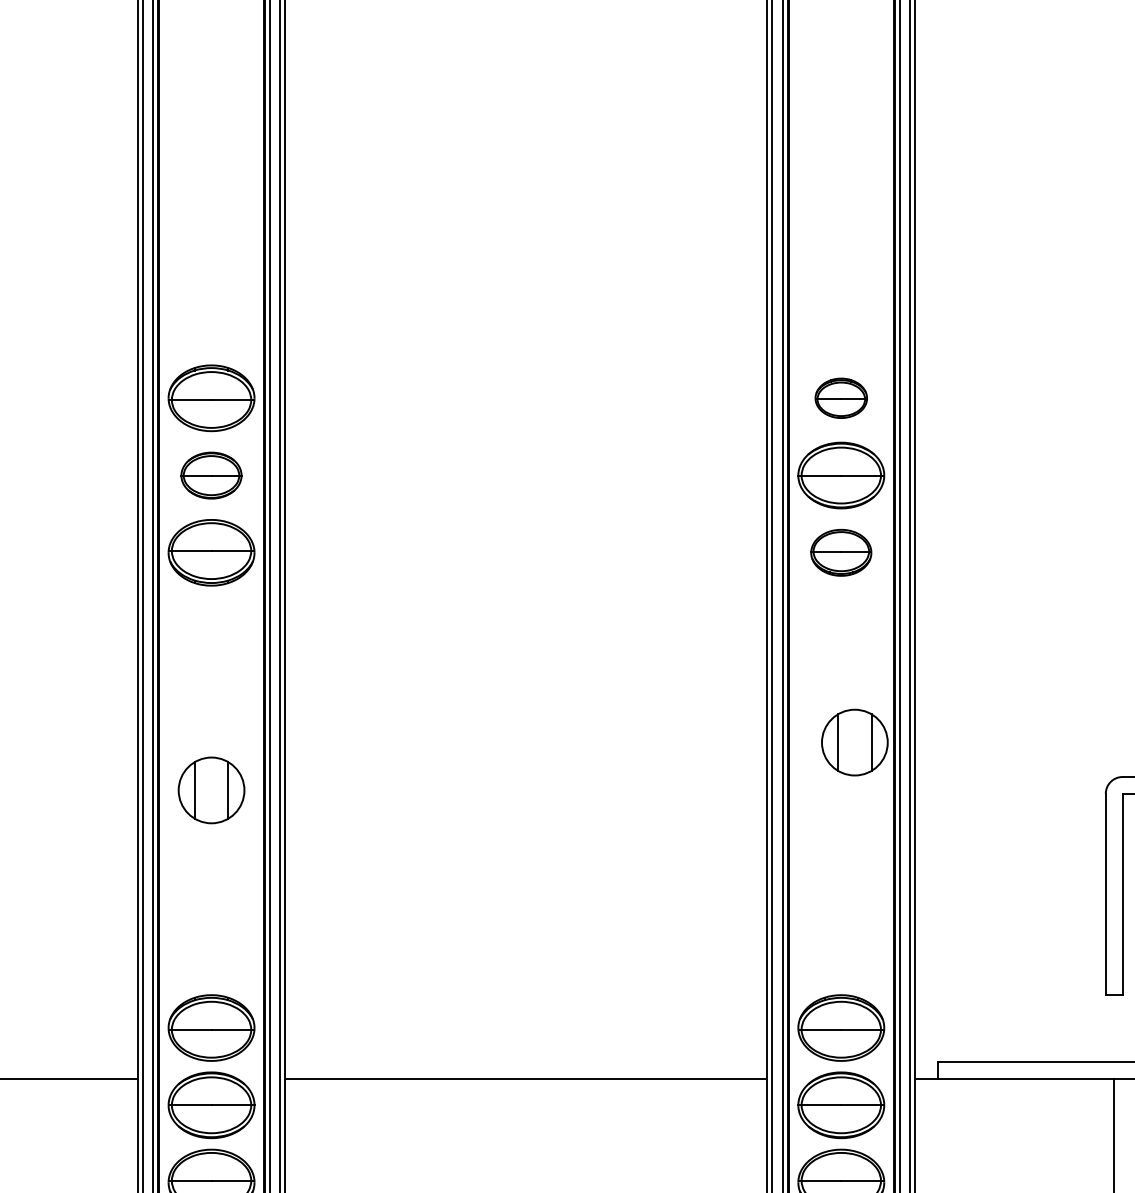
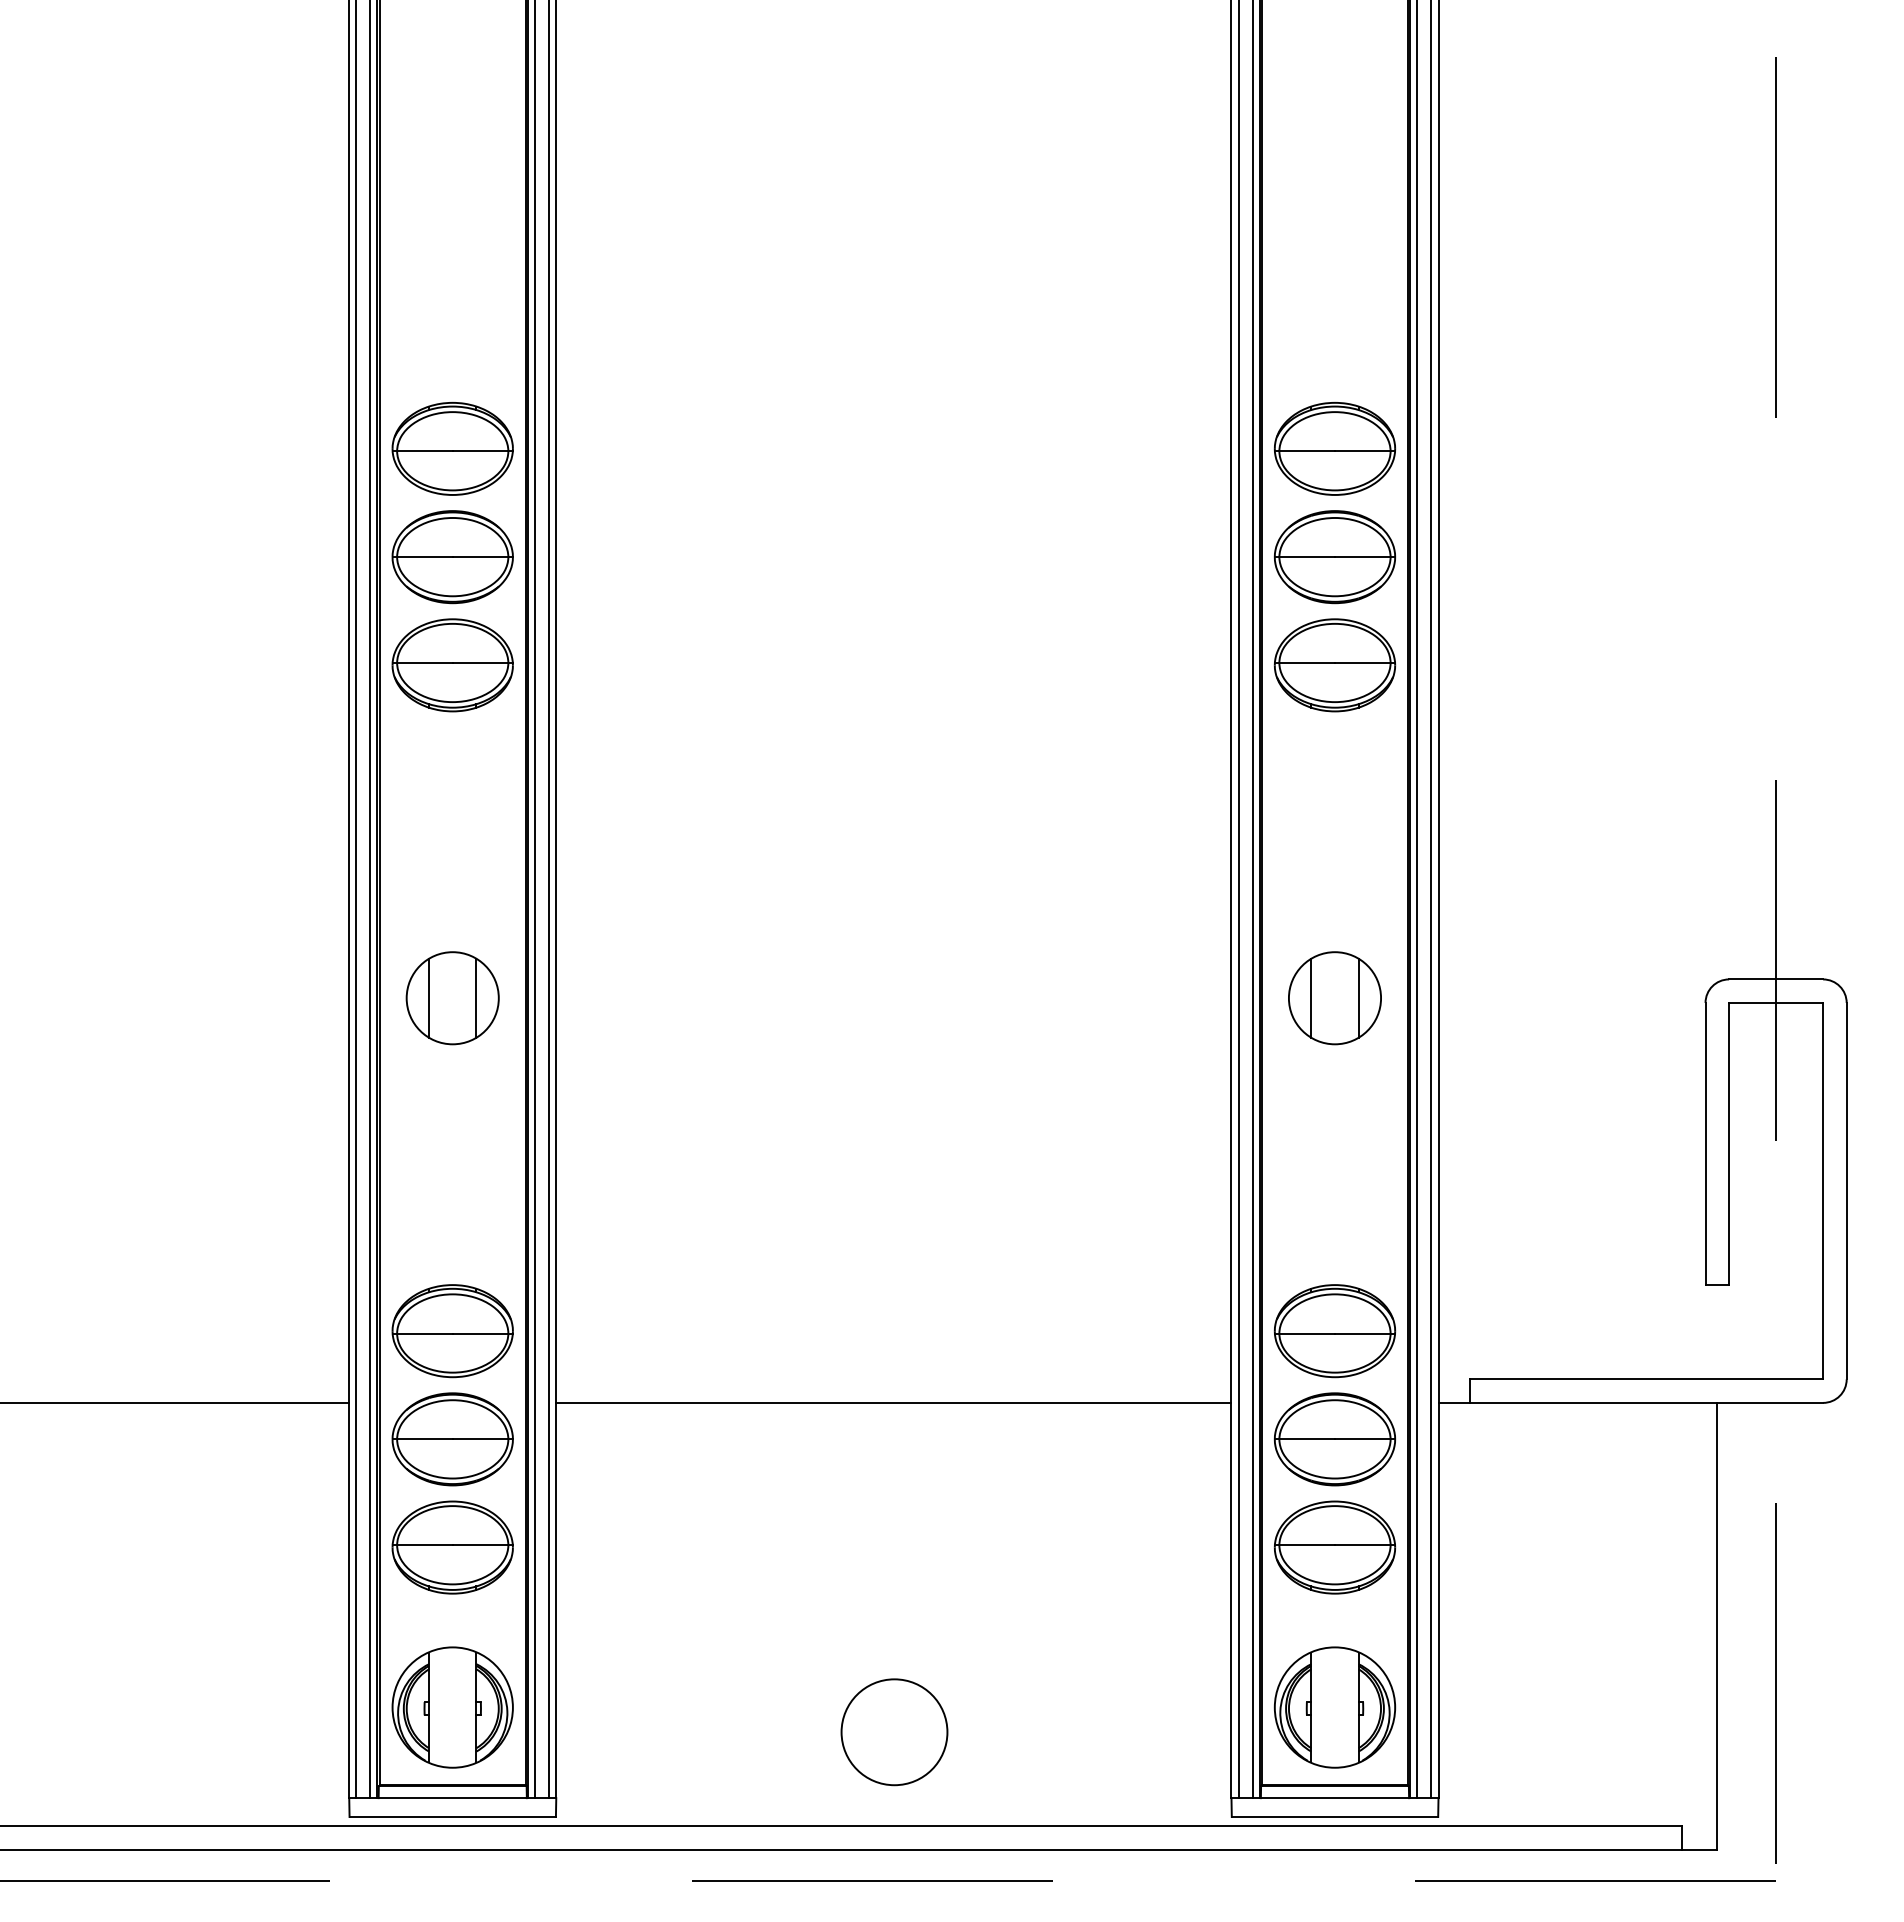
part: (840, 398) -> (1334, 448), size x1.67
part: (211, 475) -> (452, 557), size x1.43
part: (840, 552) -> (1334, 665), size x1.43
part: (854, 742) -> (1334, 998), moved

